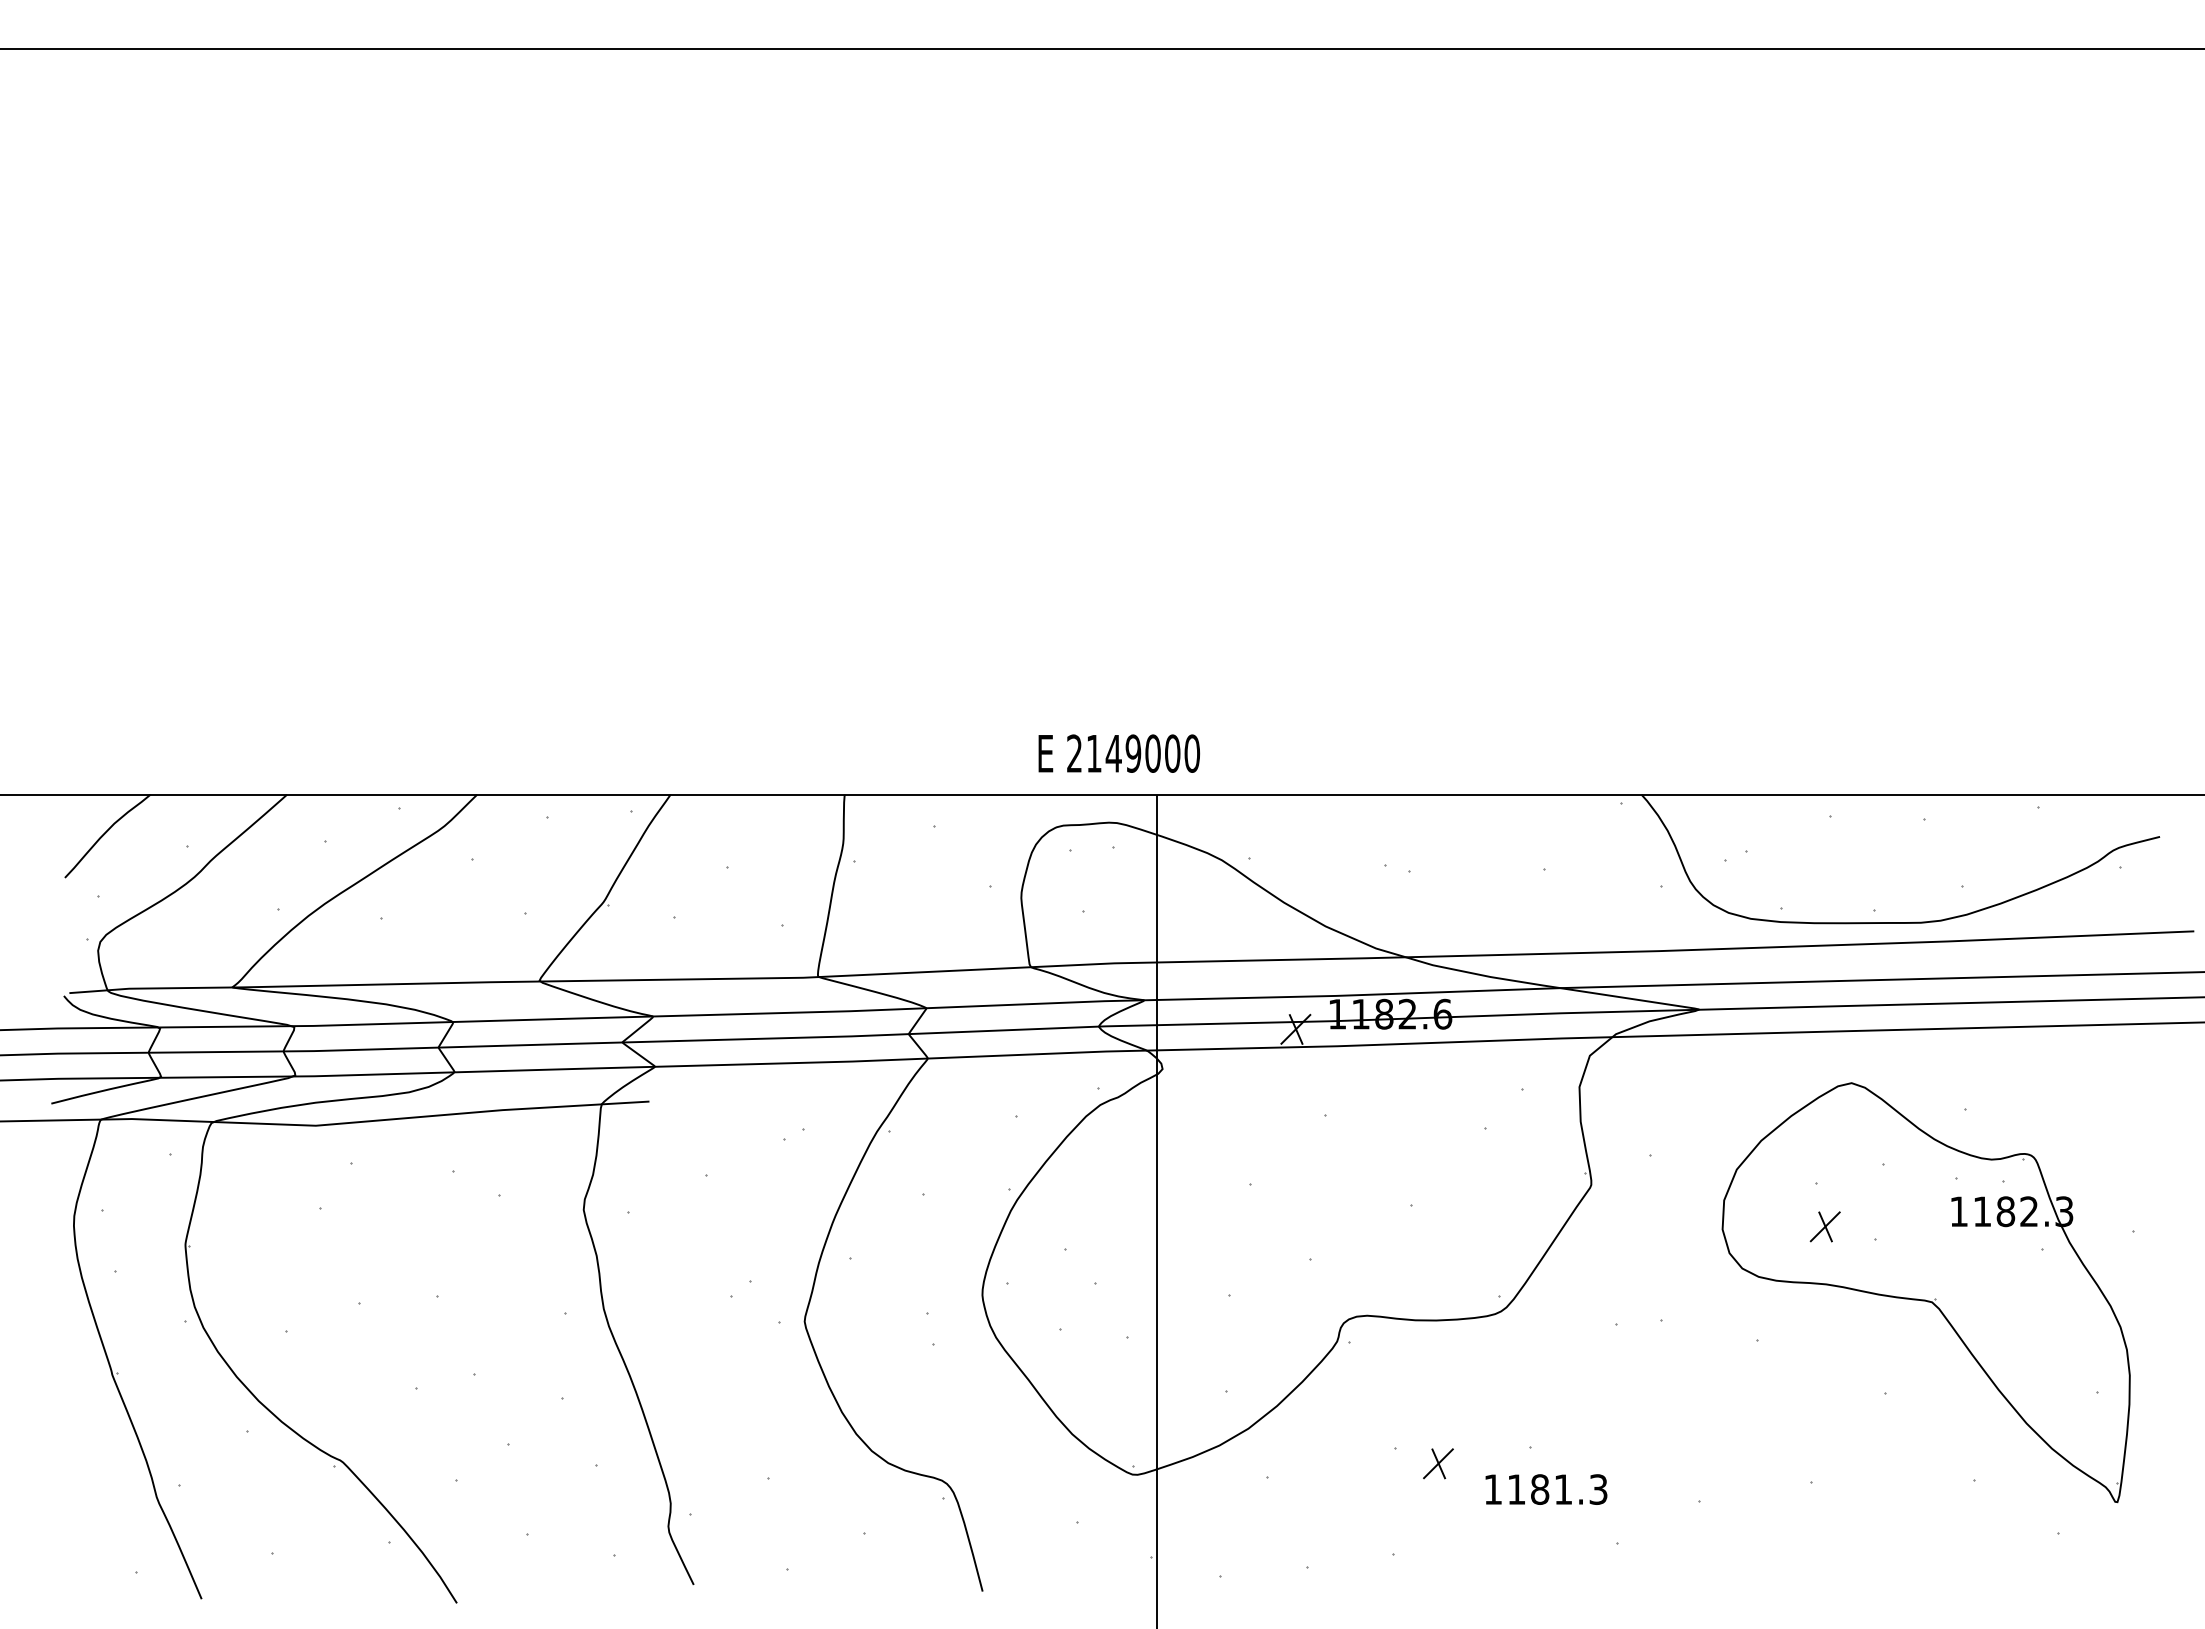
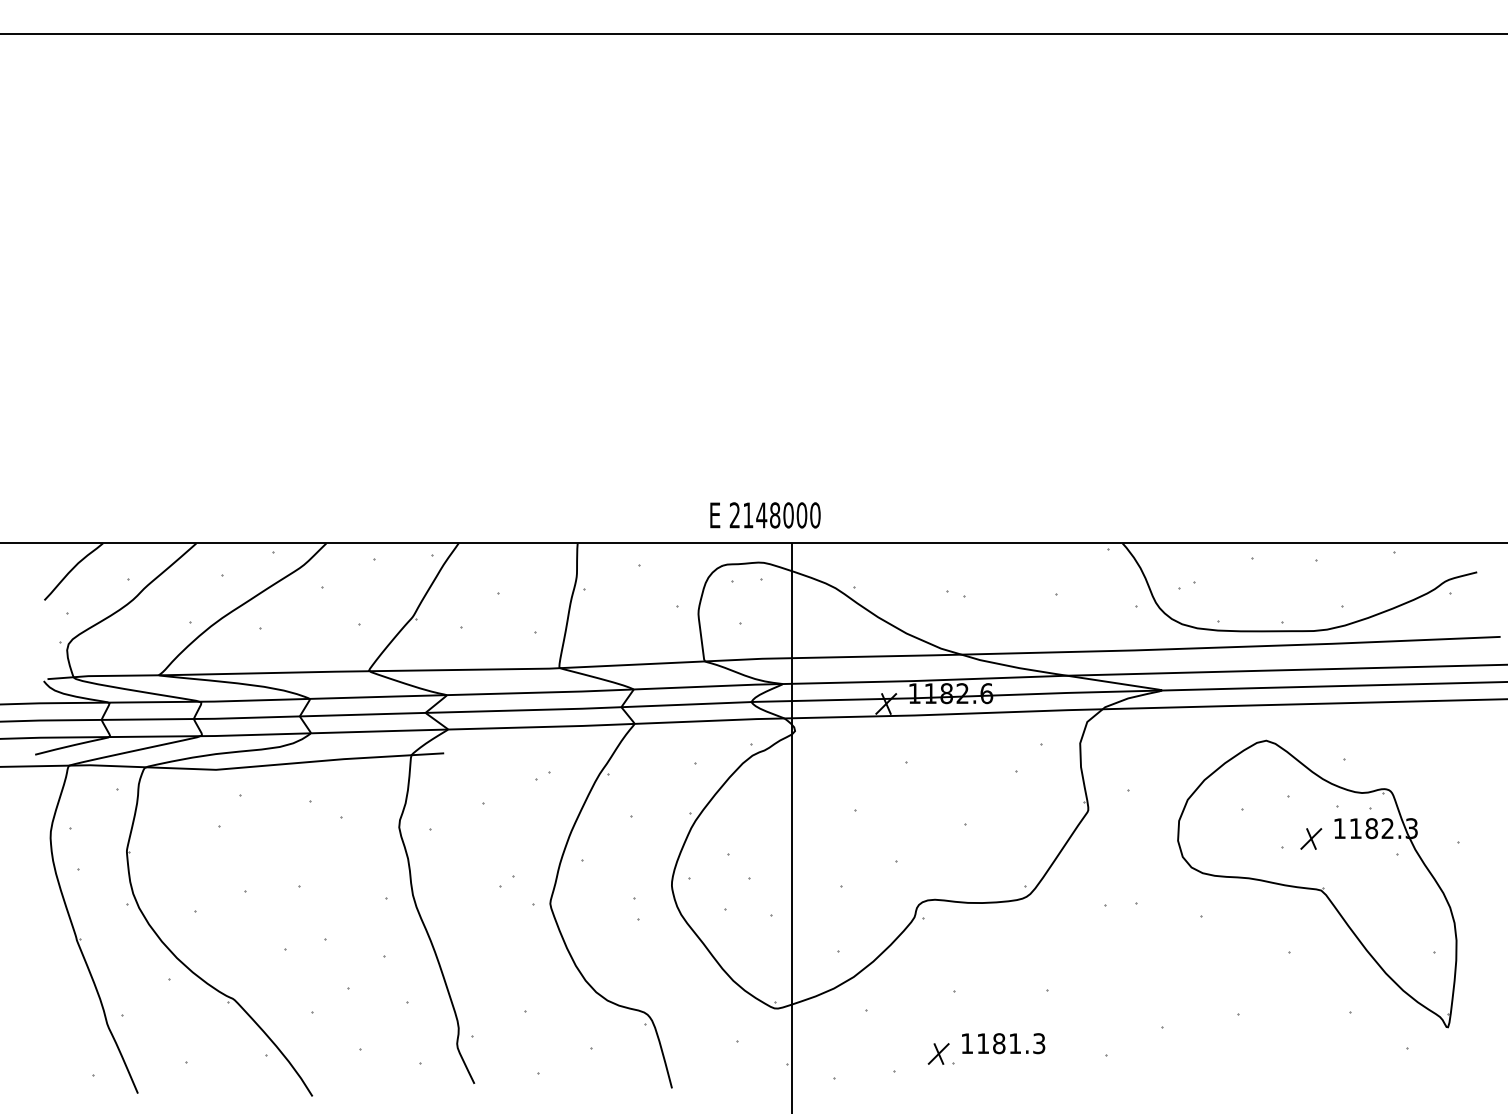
text: (1132, 753) -> (774, 515), 2149000 -> 2148000
part: (1825, 1226) -> (1311, 838), moved
part: (1438, 1463) -> (938, 1053), moved
text: (1546, 1489) -> (1003, 1043), moved

